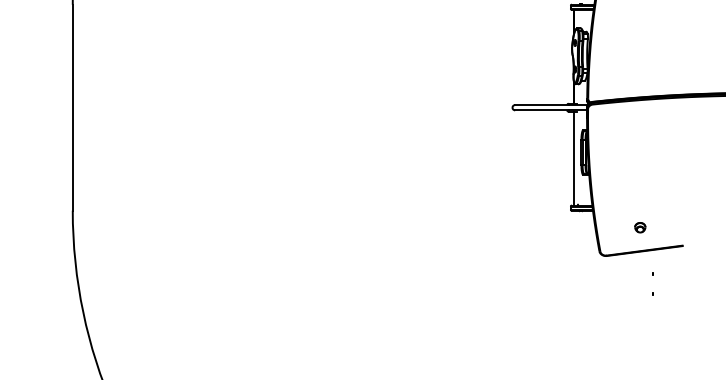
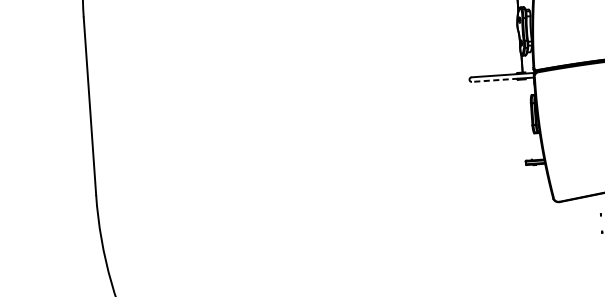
line: (542, 110) -> (495, 80), solid -> dashed
line: (574, 158) -> (526, 119), removed
part: (640, 227) -> (587, 175), removed

